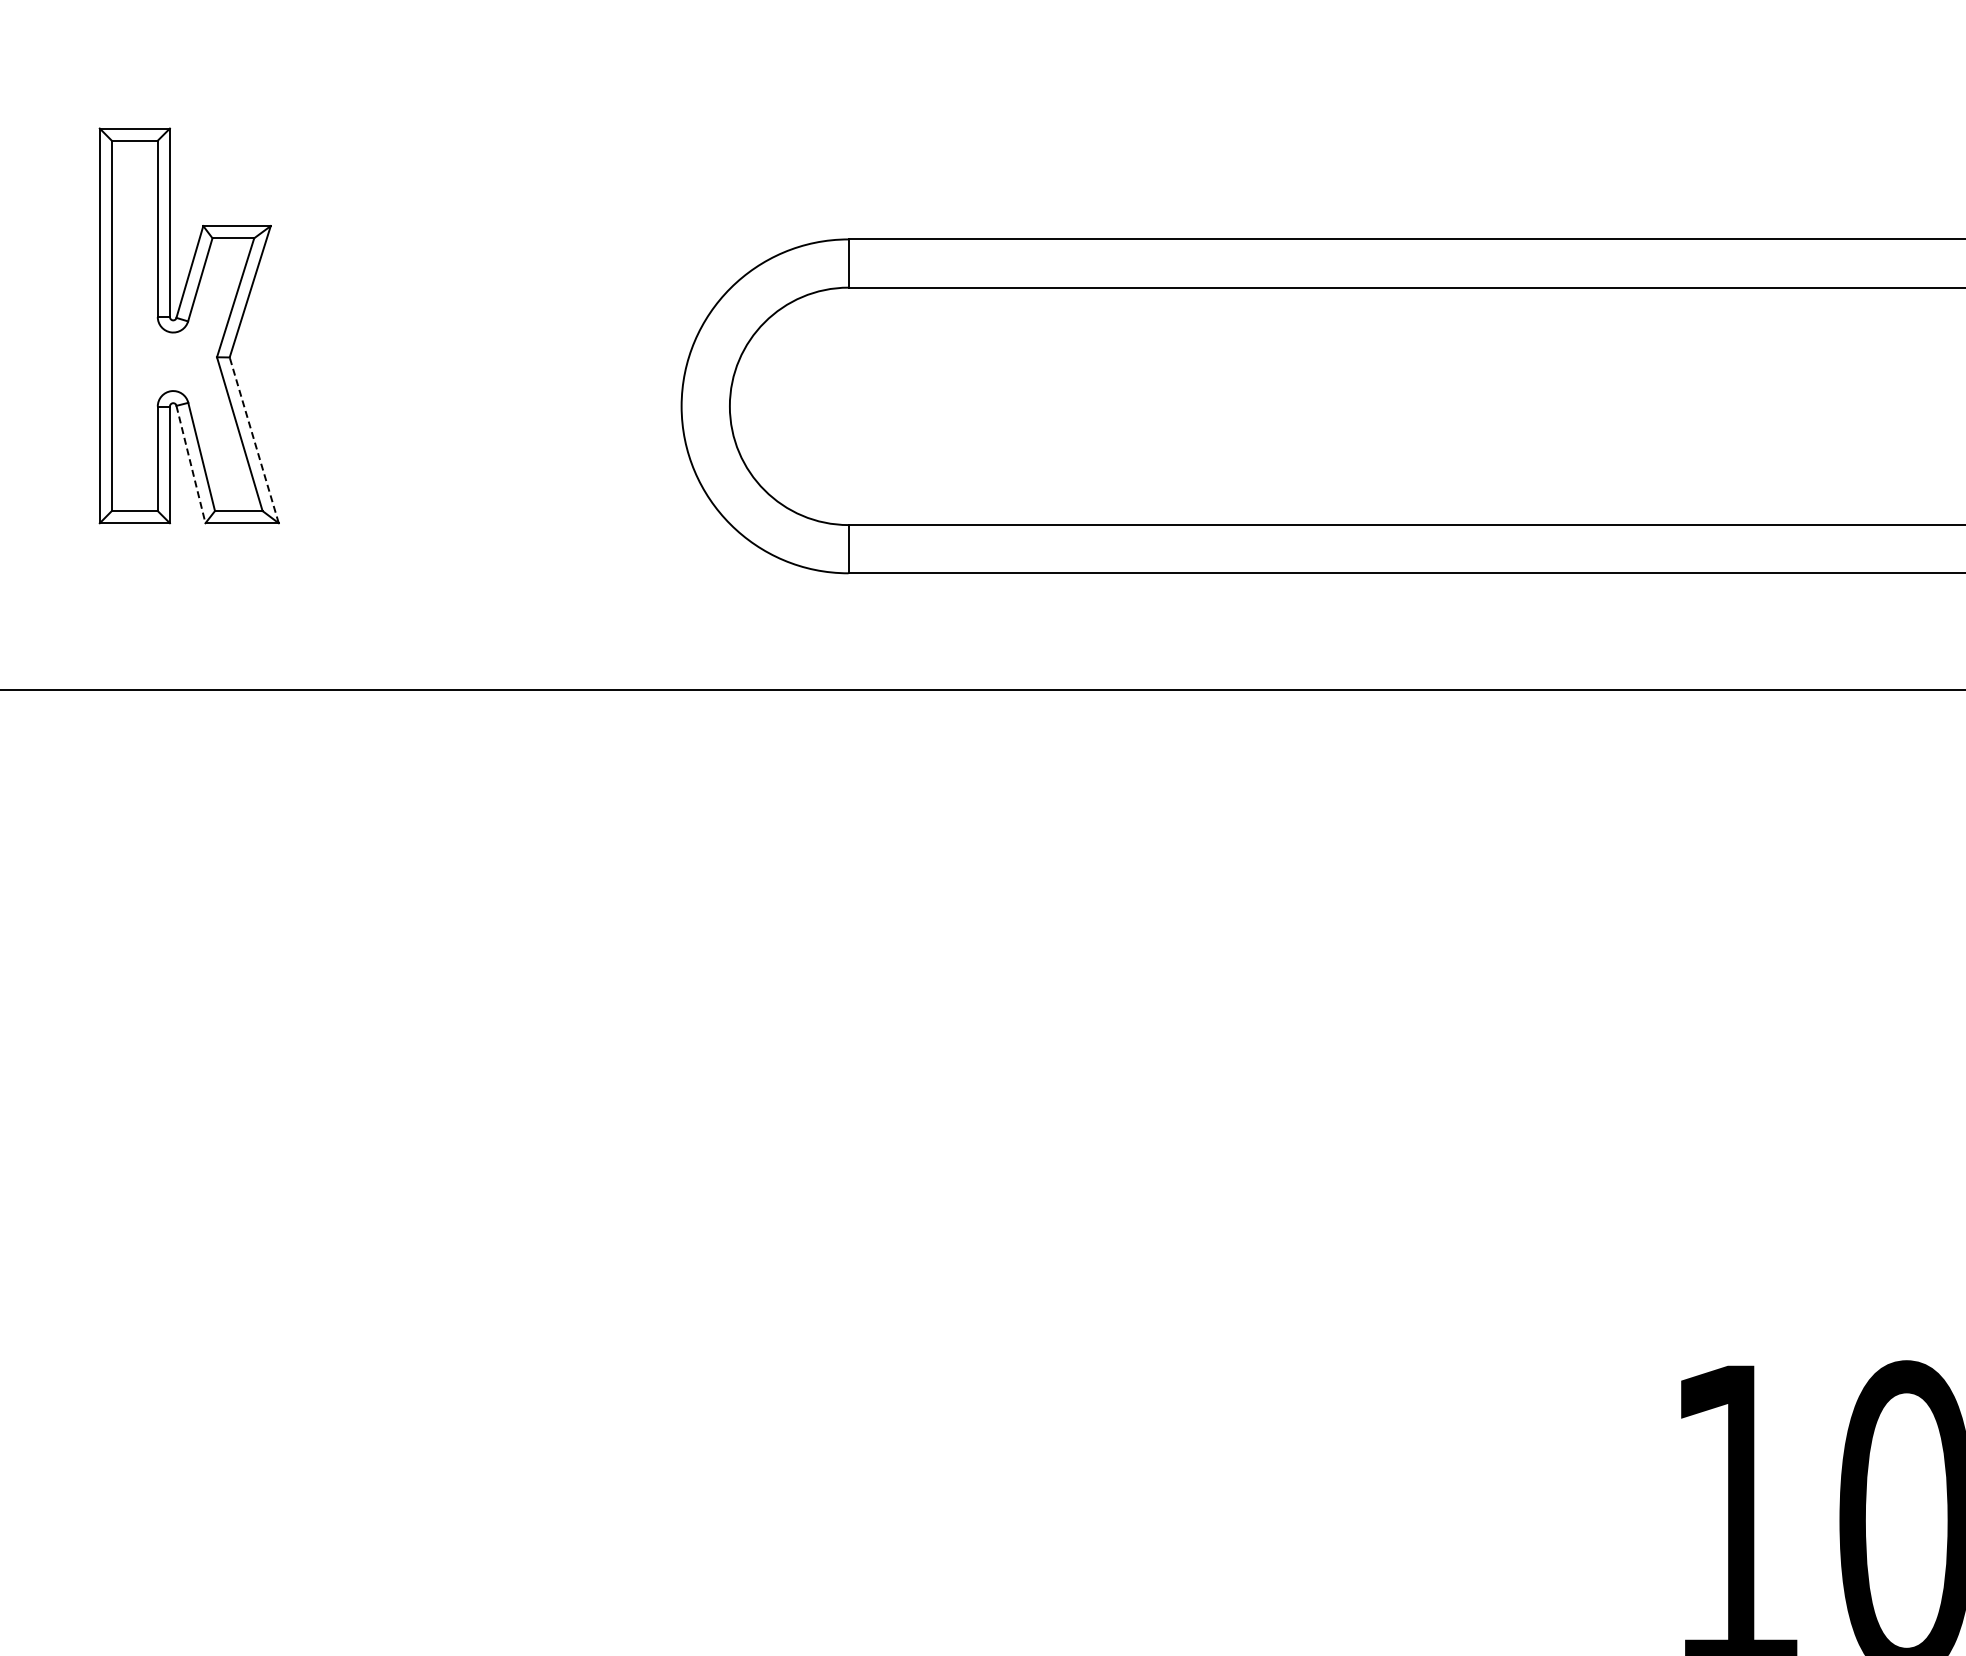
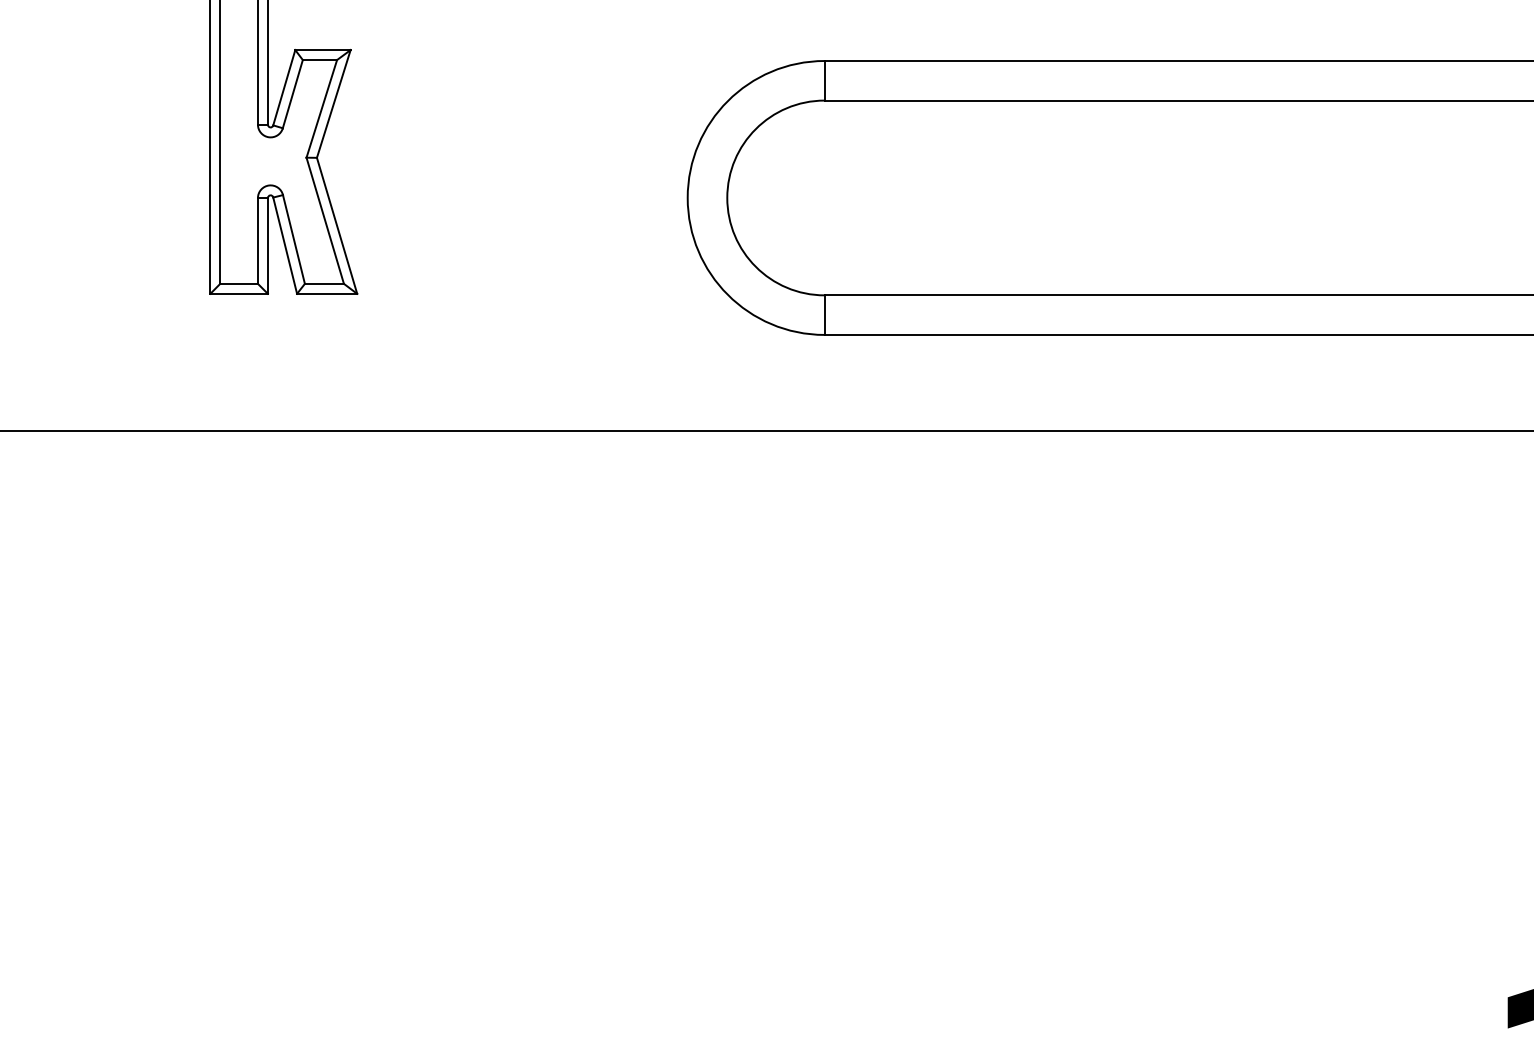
line: (254, 439) -> (337, 225), dashed -> solid
line: (191, 465) -> (285, 246), dashed -> solid

